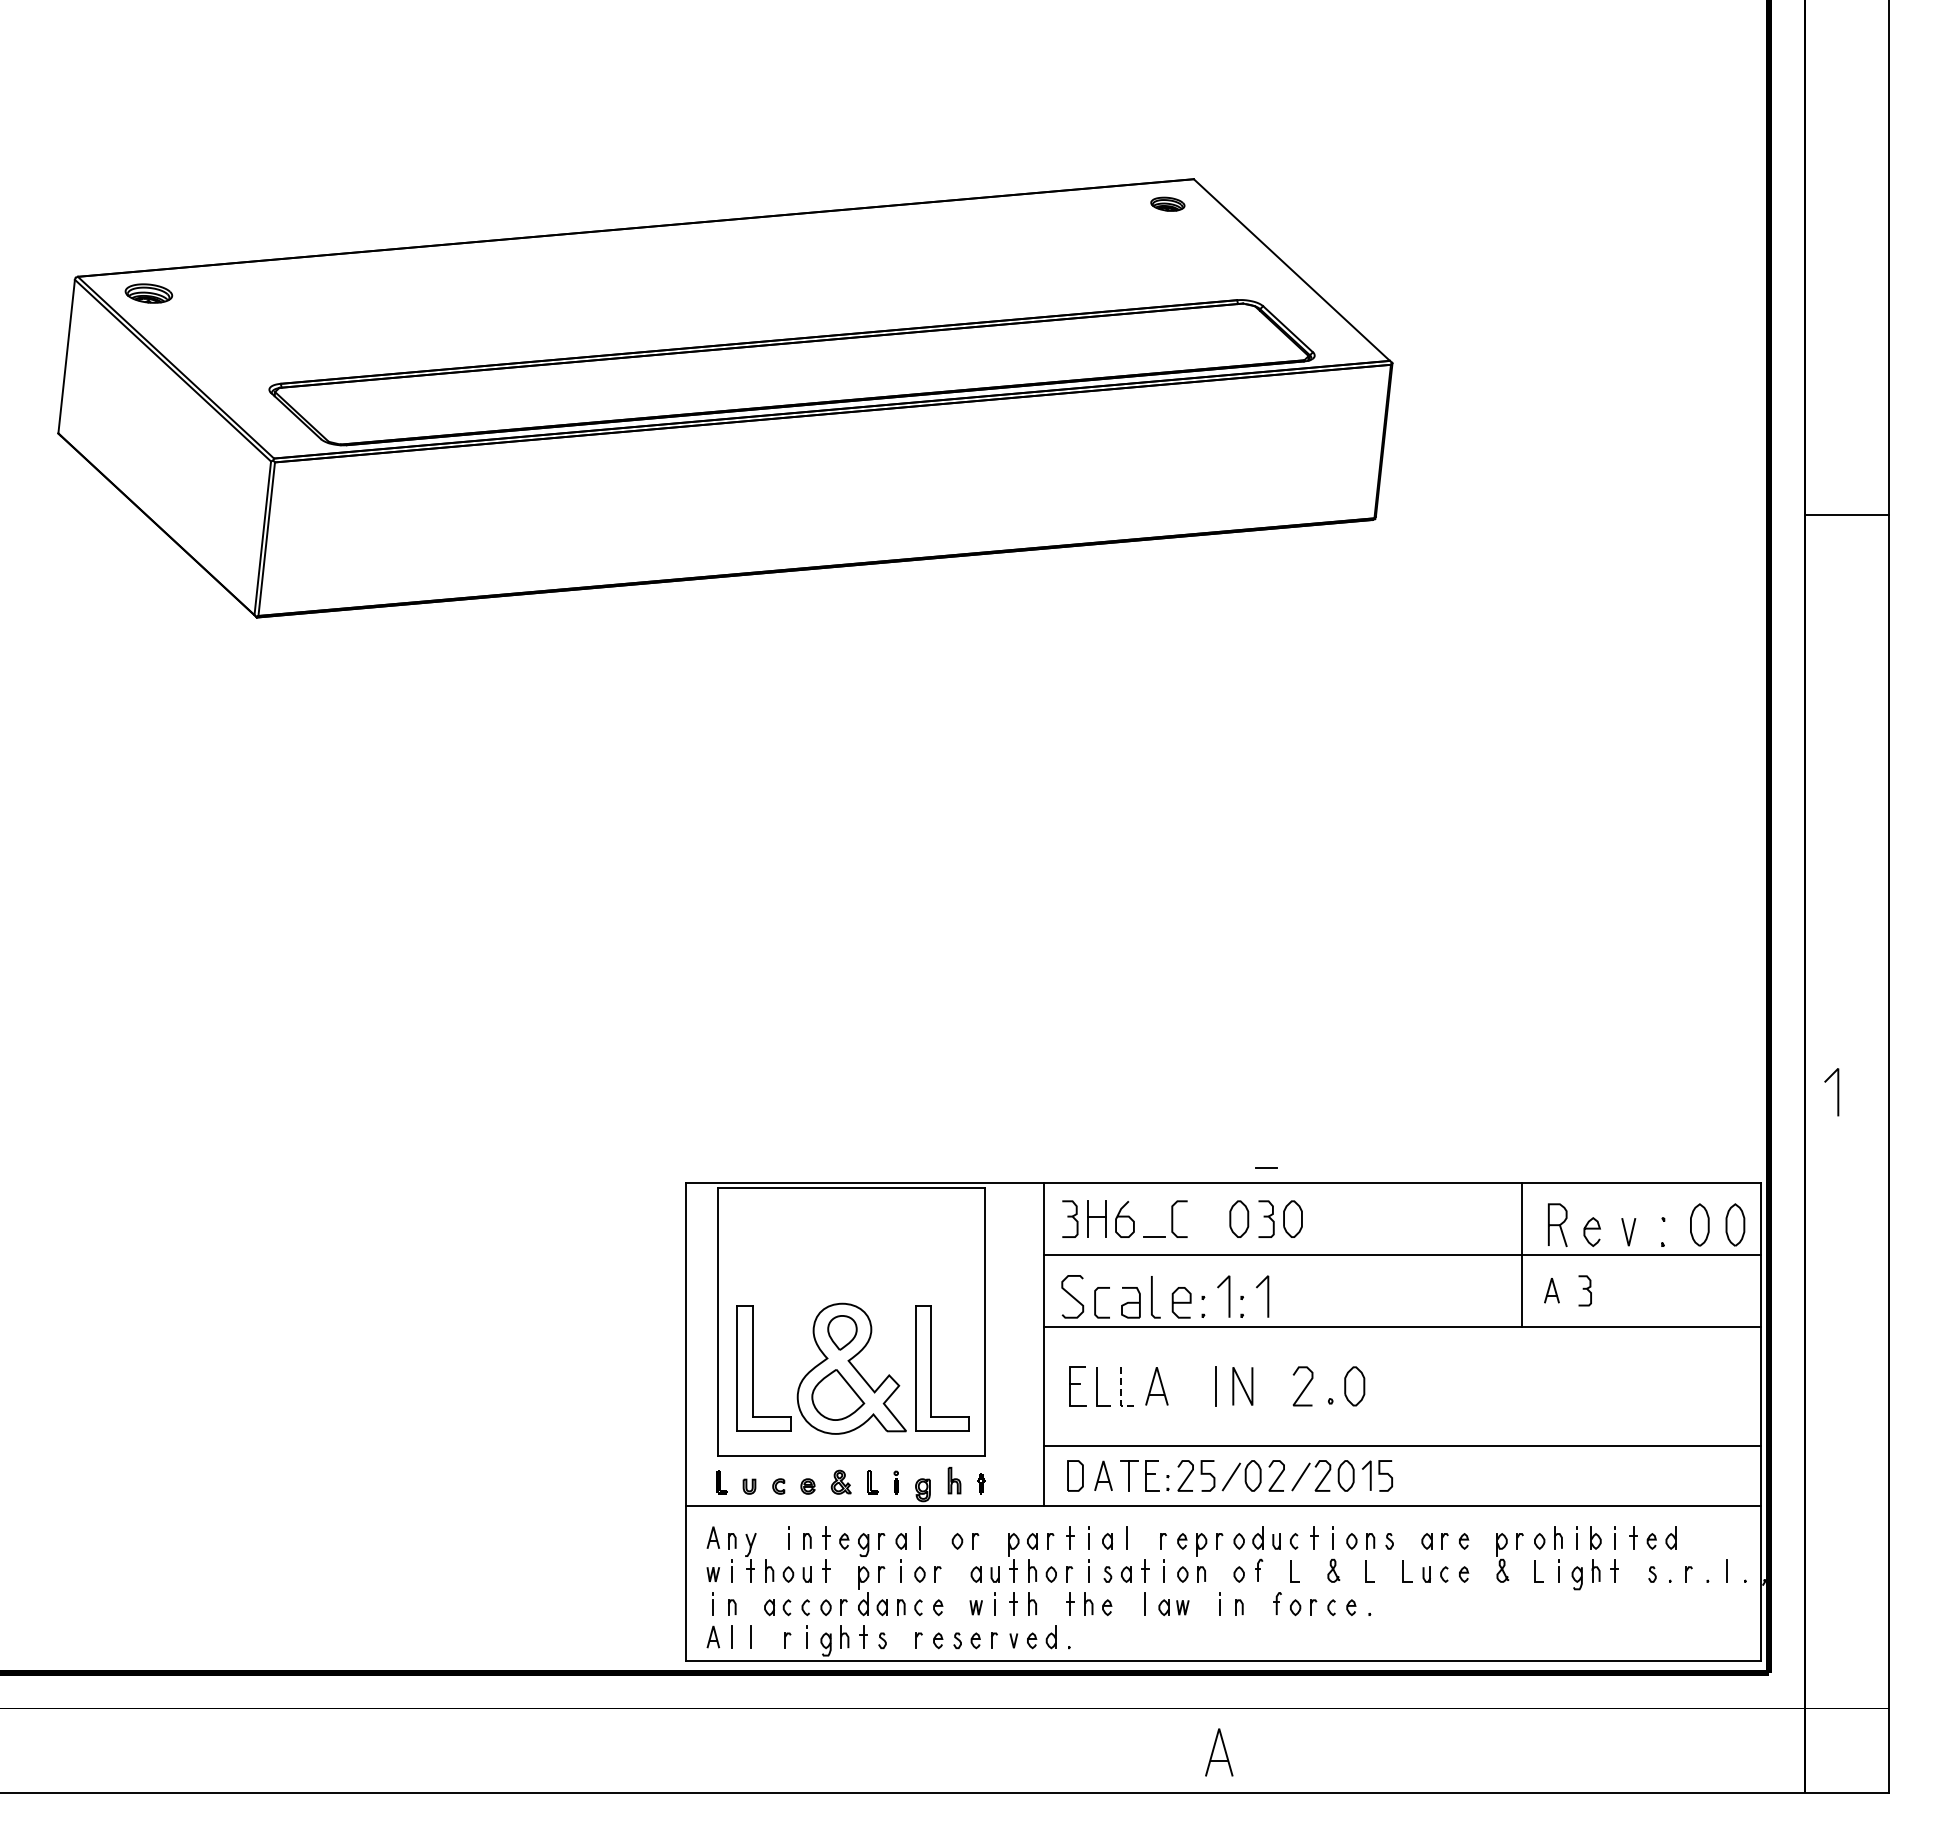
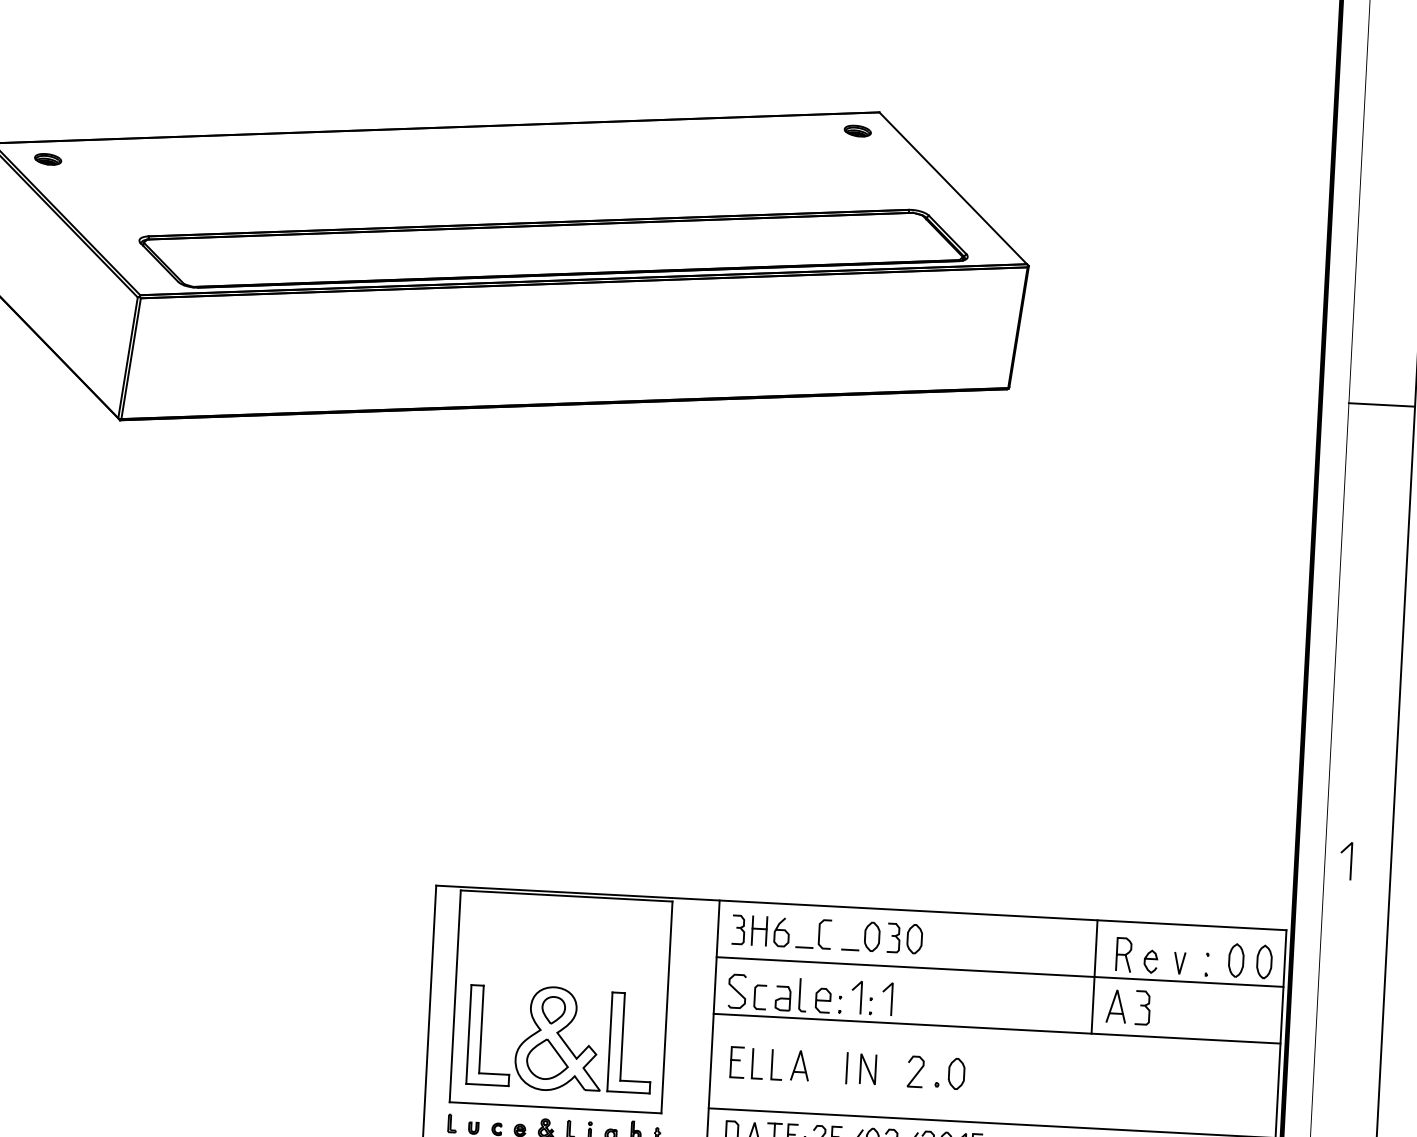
part: (148, 292) -> (47, 158), size x0.71
line: (1266, 1167) -> (850, 949), moved
part: (1551, 1290) -> (1116, 1006), size x1.67
part: (1584, 1290) -> (1142, 1007), size x1.43
line: (1121, 1393) -> (771, 1069), dashed -> solid

